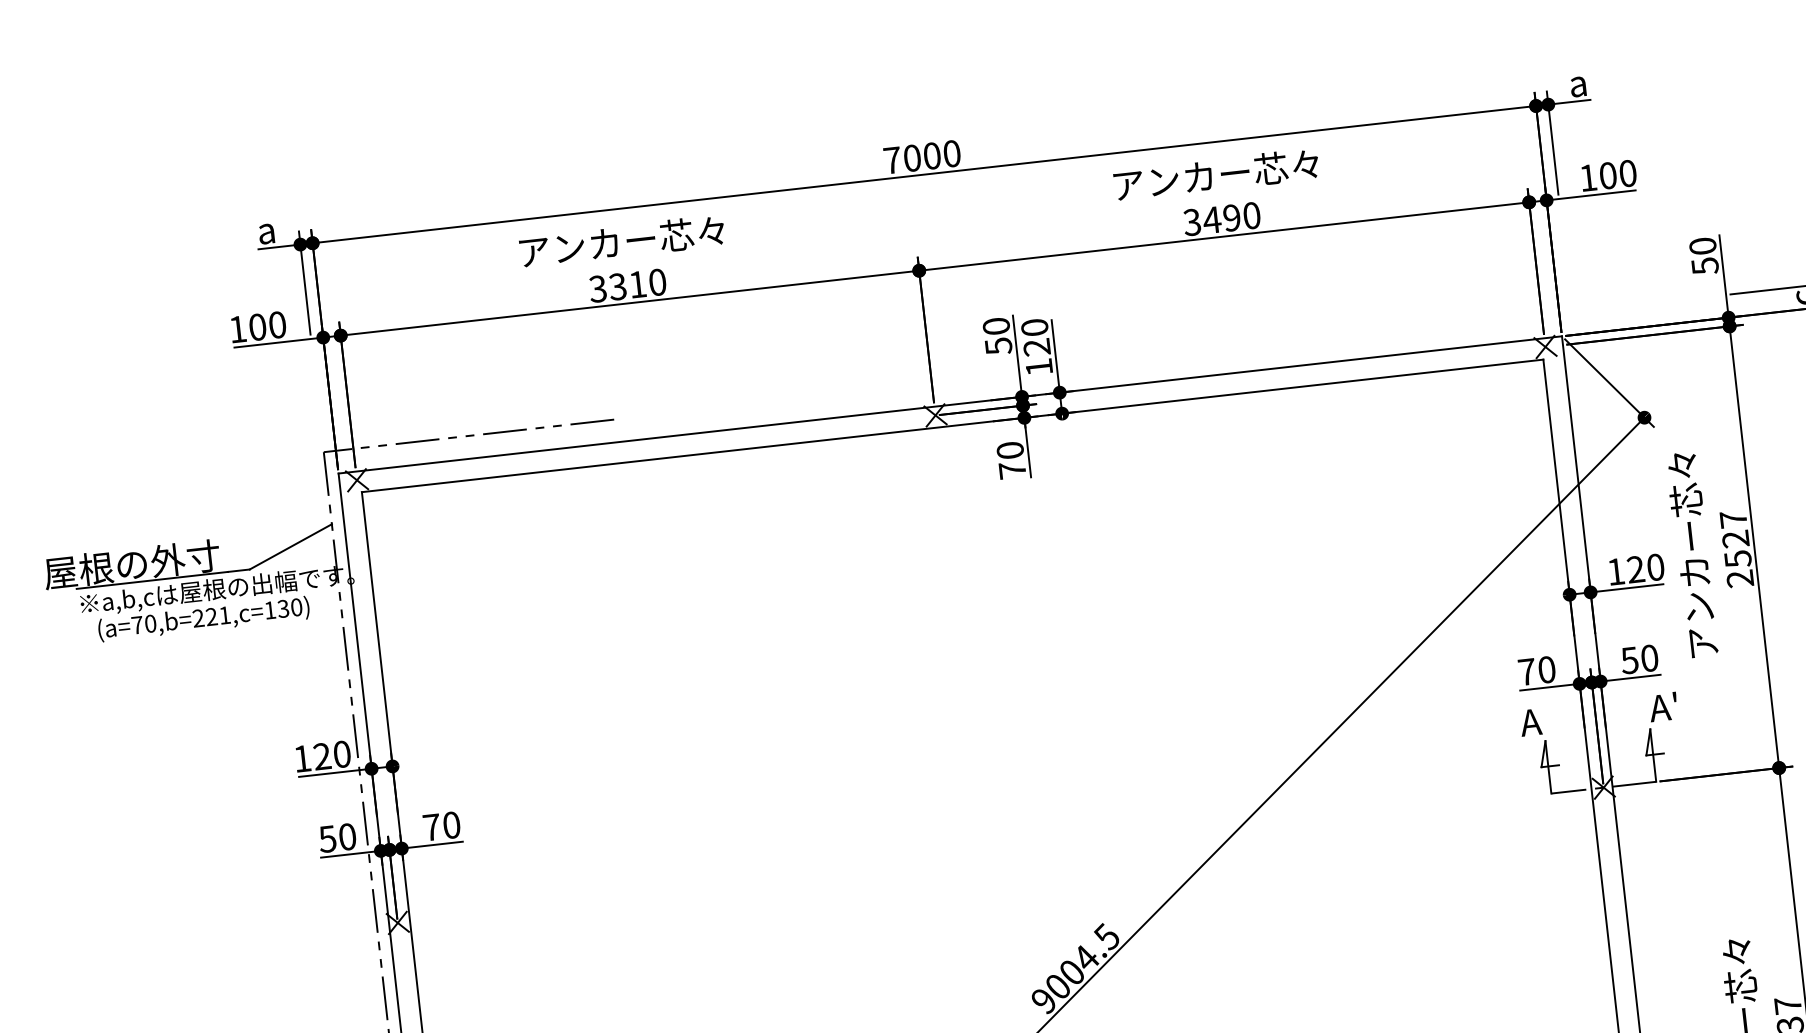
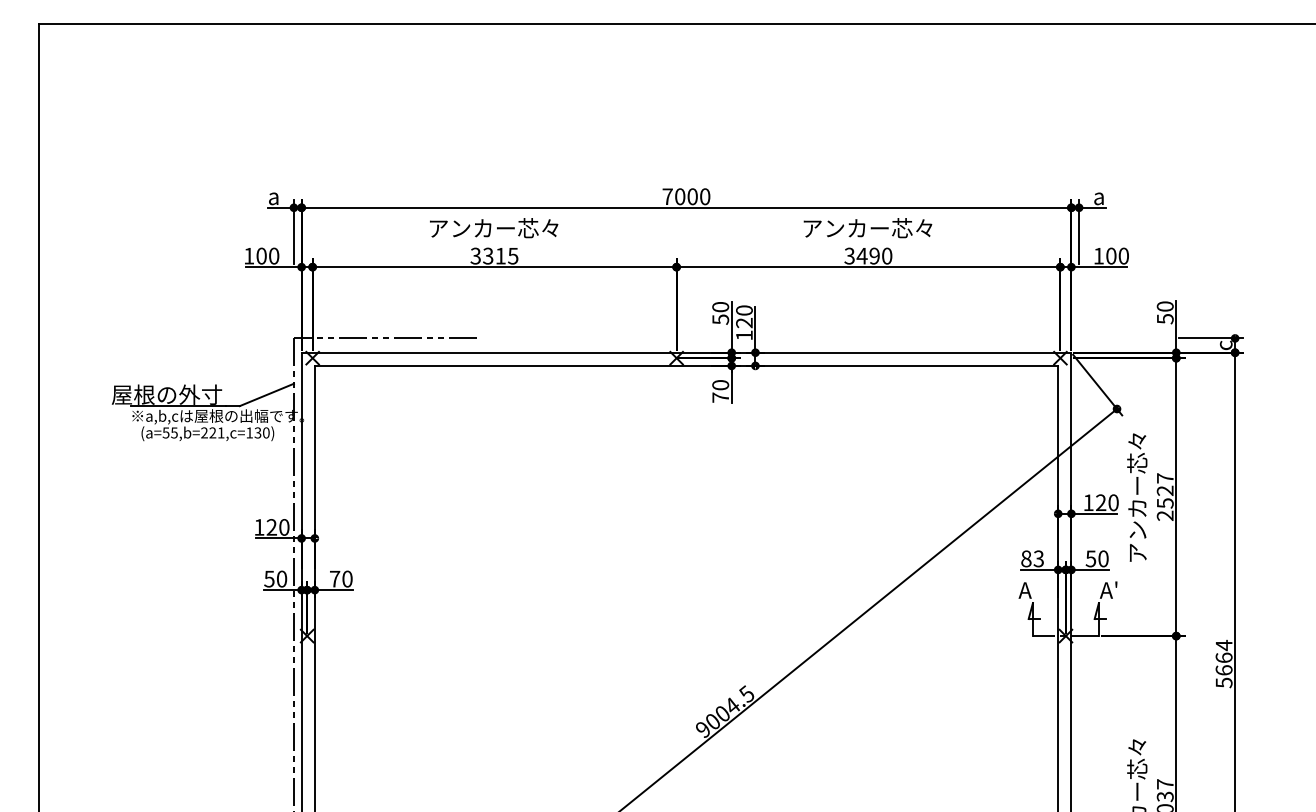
text: (657, 281) -> (513, 255), 3310 -> 3315
text: (142, 623) -> (169, 432), (a=70,b=221,c=130) -> (a=55,b=221,c=130)
text: (1536, 670) -> (1032, 558), 70 -> 83

